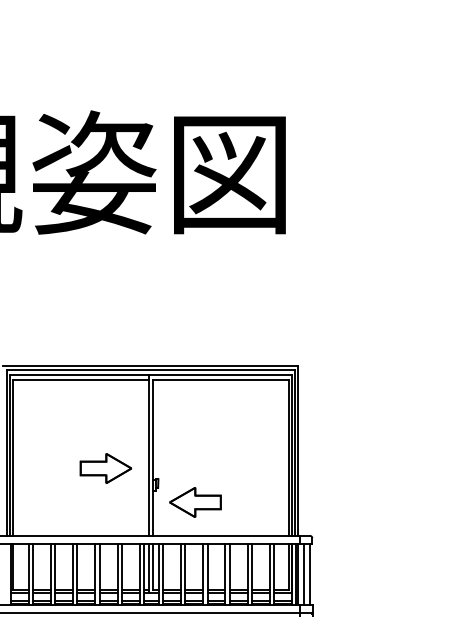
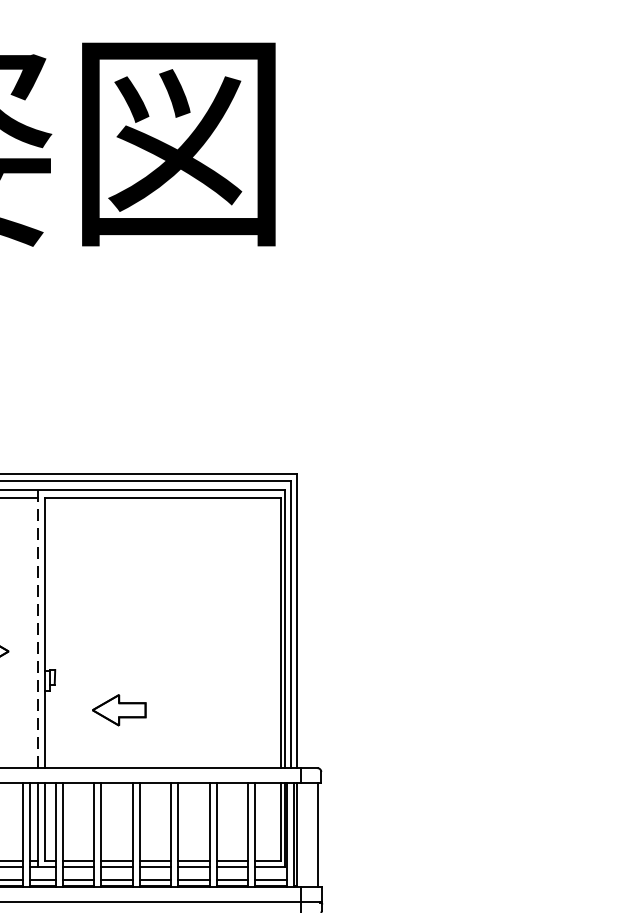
line: (148, 455) -> (38, 629), solid -> dashed
part: (195, 502) -> (119, 710), size x0.6
line: (304, 574) -> (307, 834), removed

